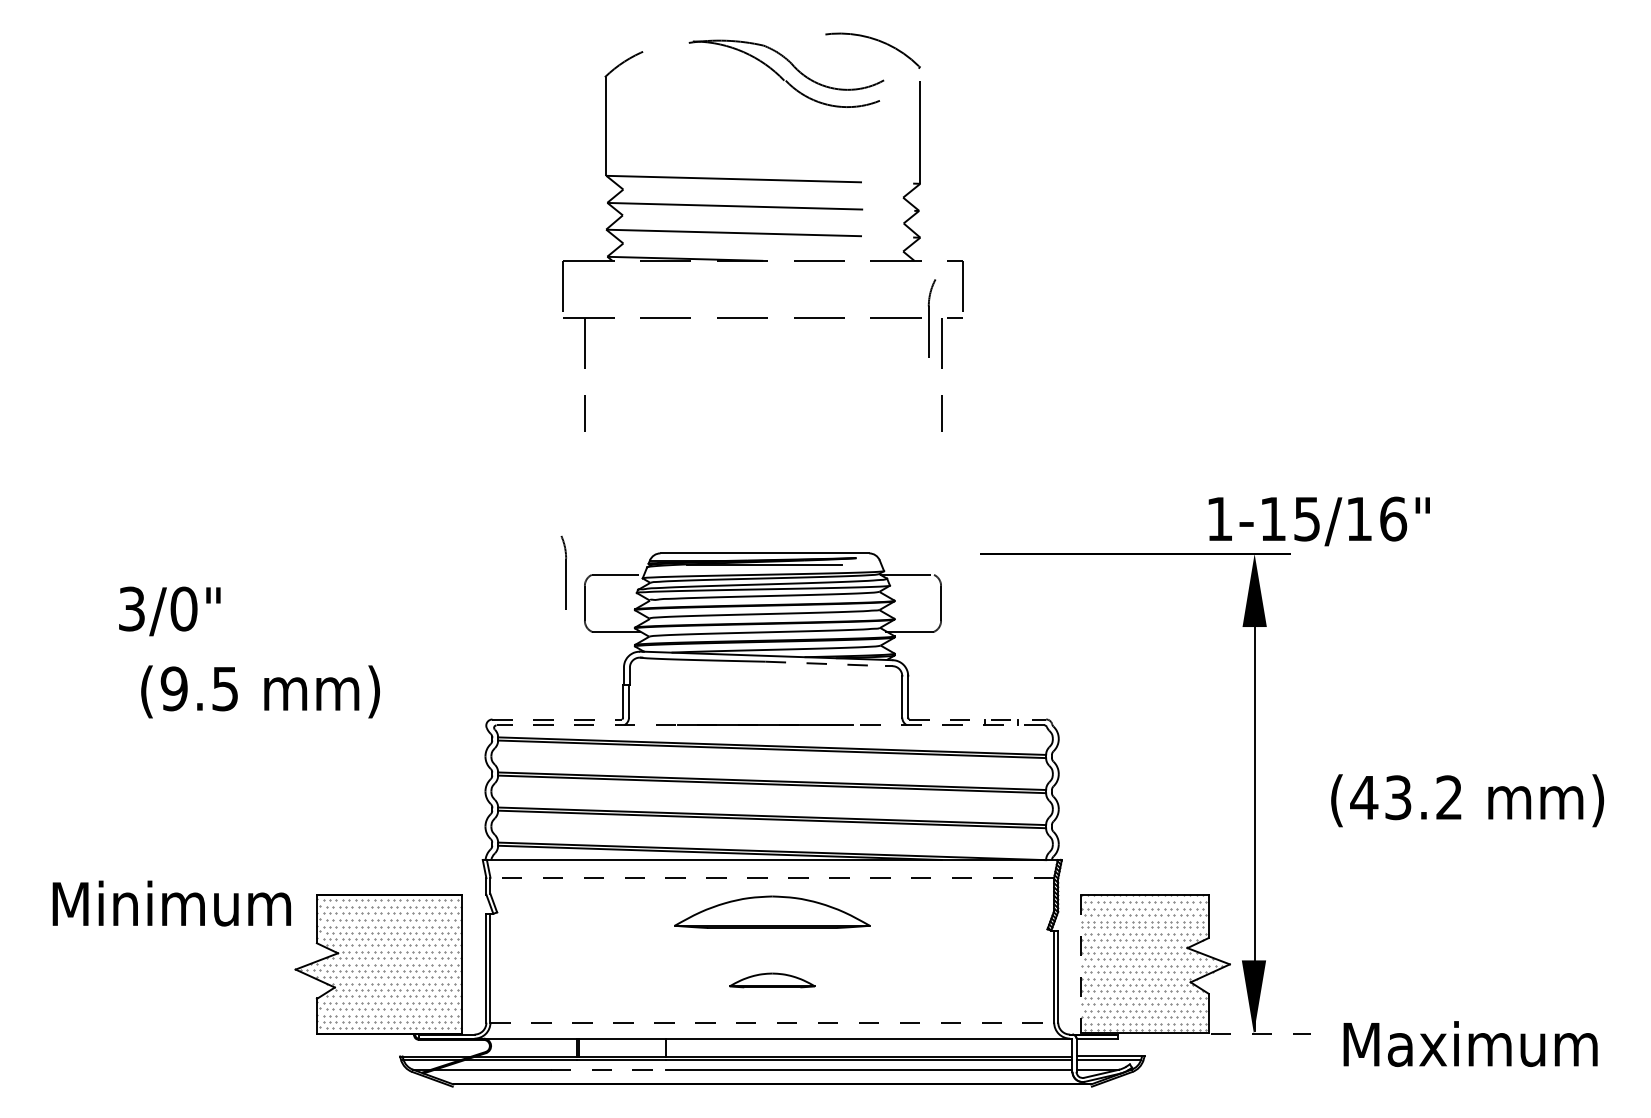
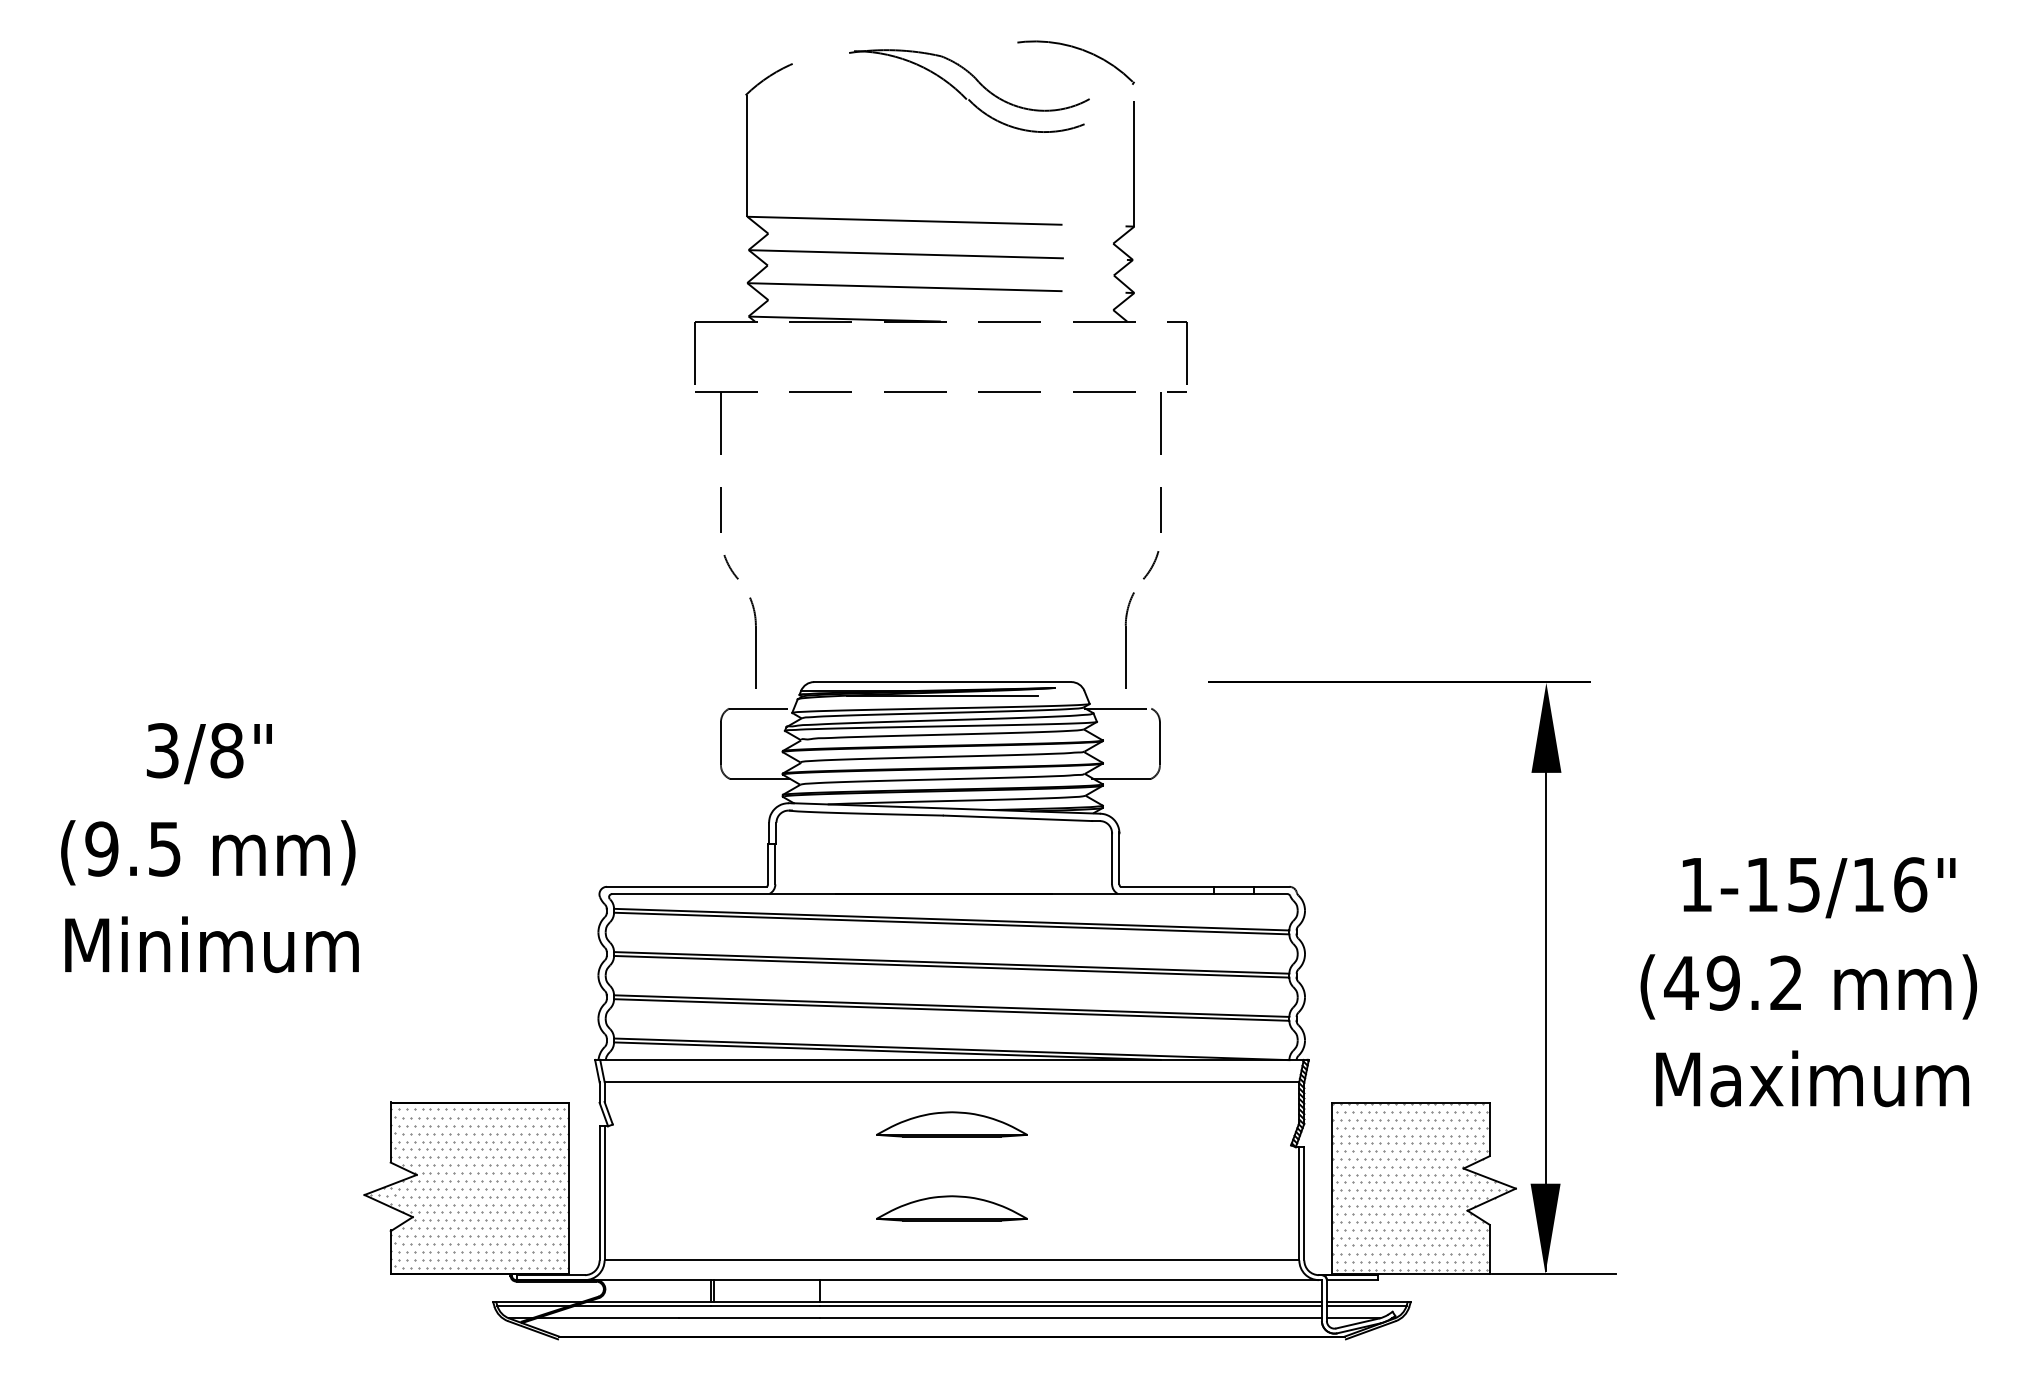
part: (931, 318) -> (1129, 640), moved
arc: (934, 458) -> (1151, 565), added
arc: (592, 460) -> (730, 567), added
text: (1319, 521) -> (1819, 887), moved
part: (563, 572) -> (752, 642), moved
text: (183, 608) -> (226, 750), 3/0" -> 3/8"
line: (826, 664) -> (1018, 818), dashed -> solid
text: (260, 691) -> (208, 852), moved
line: (556, 719) -> (686, 886), dashed -> solid
line: (978, 719) -> (1205, 886), dashed -> solid
line: (770, 725) -> (949, 894), dashed -> solid
text: (1397, 797) -> (1722, 982), (43.2 -> (49.2
line: (771, 877) -> (951, 1081), dashed -> solid
text: (171, 903) -> (211, 944), moved
part: (771, 912) -> (951, 1124), size x0.62
line: (1081, 964) -> (1332, 1188), dashed -> solid
part: (771, 980) -> (951, 1208), size x1.43
line: (772, 1022) -> (952, 1260), dashed -> solid
line: (1261, 1033) -> (1554, 1273), dashed -> solid
text: (1470, 1043) -> (1812, 1078), moved
line: (608, 1069) -> (749, 1318), dashed -> solid

